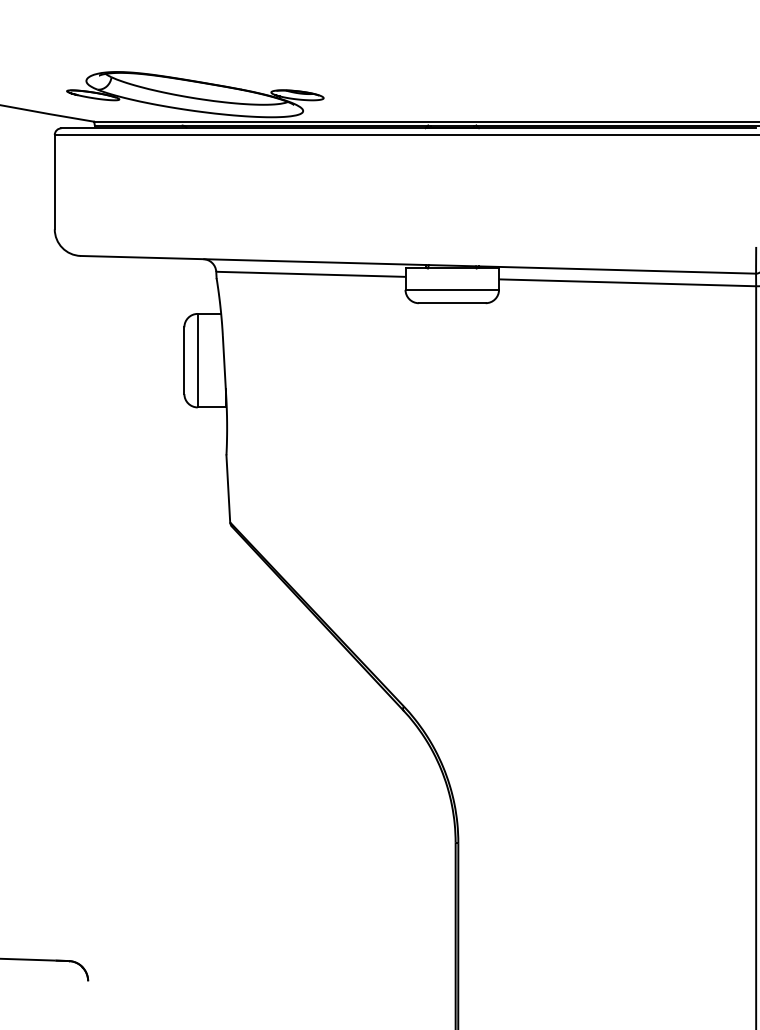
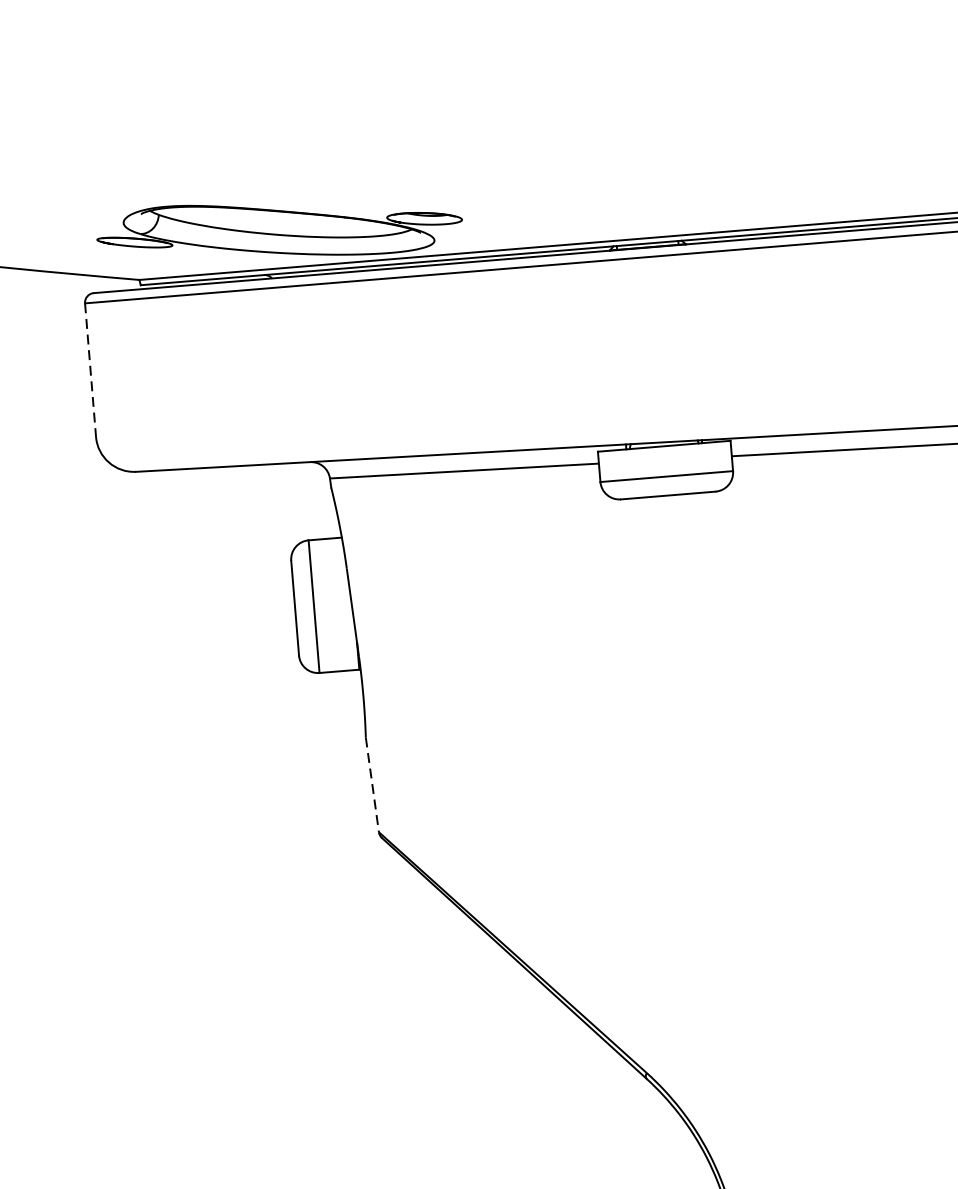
line: (54, 182) -> (90, 370), solid -> dashed
line: (228, 488) -> (372, 784), solid -> dashed

